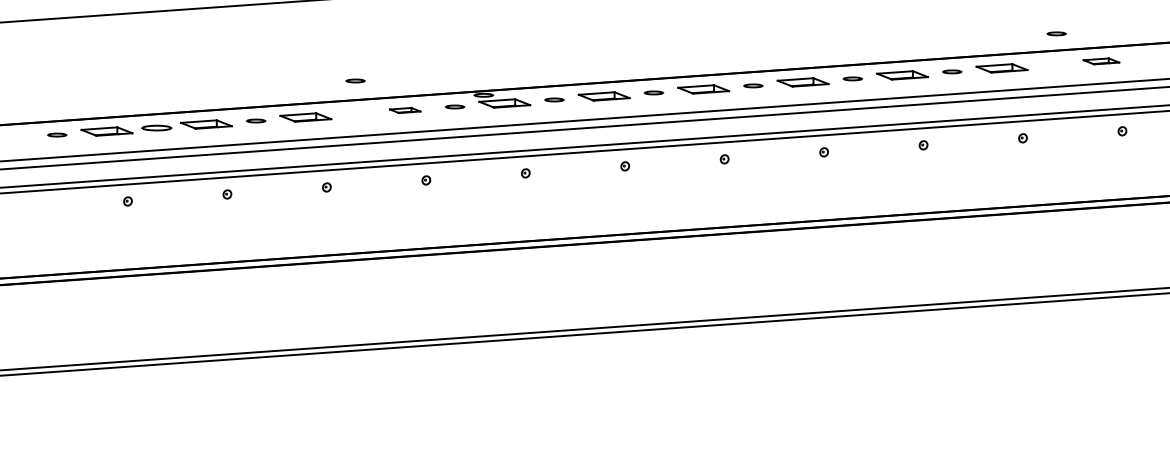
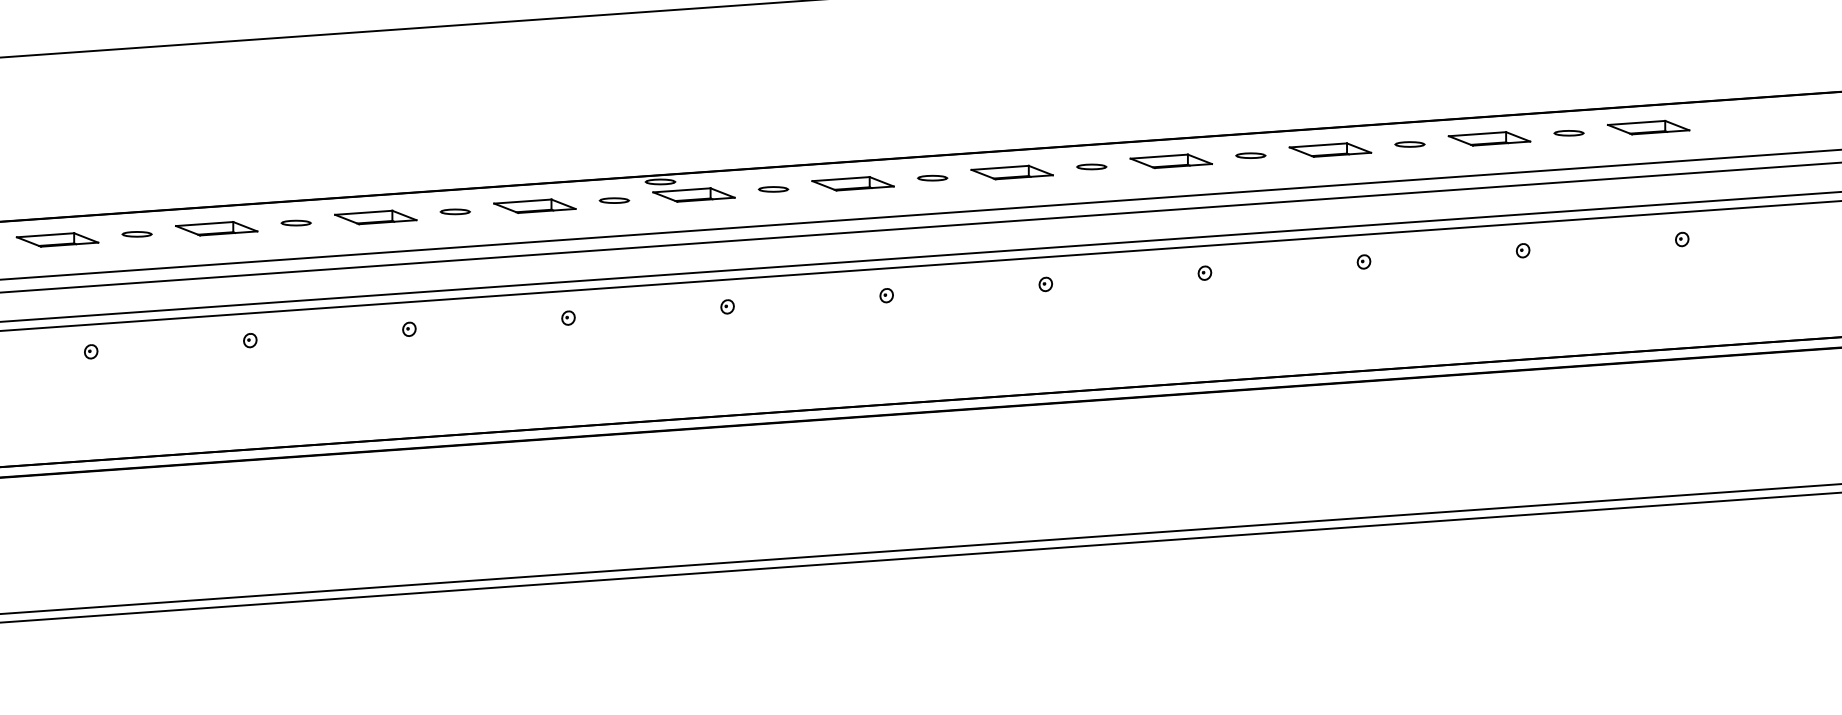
part: (1056, 33) -> (1568, 132), moved
part: (1101, 61) -> (1648, 127), size x1.43
part: (355, 80) -> (455, 211), moved
part: (404, 110) -> (533, 206), size x1.67
part: (156, 127) -> (136, 233), size x0.62

